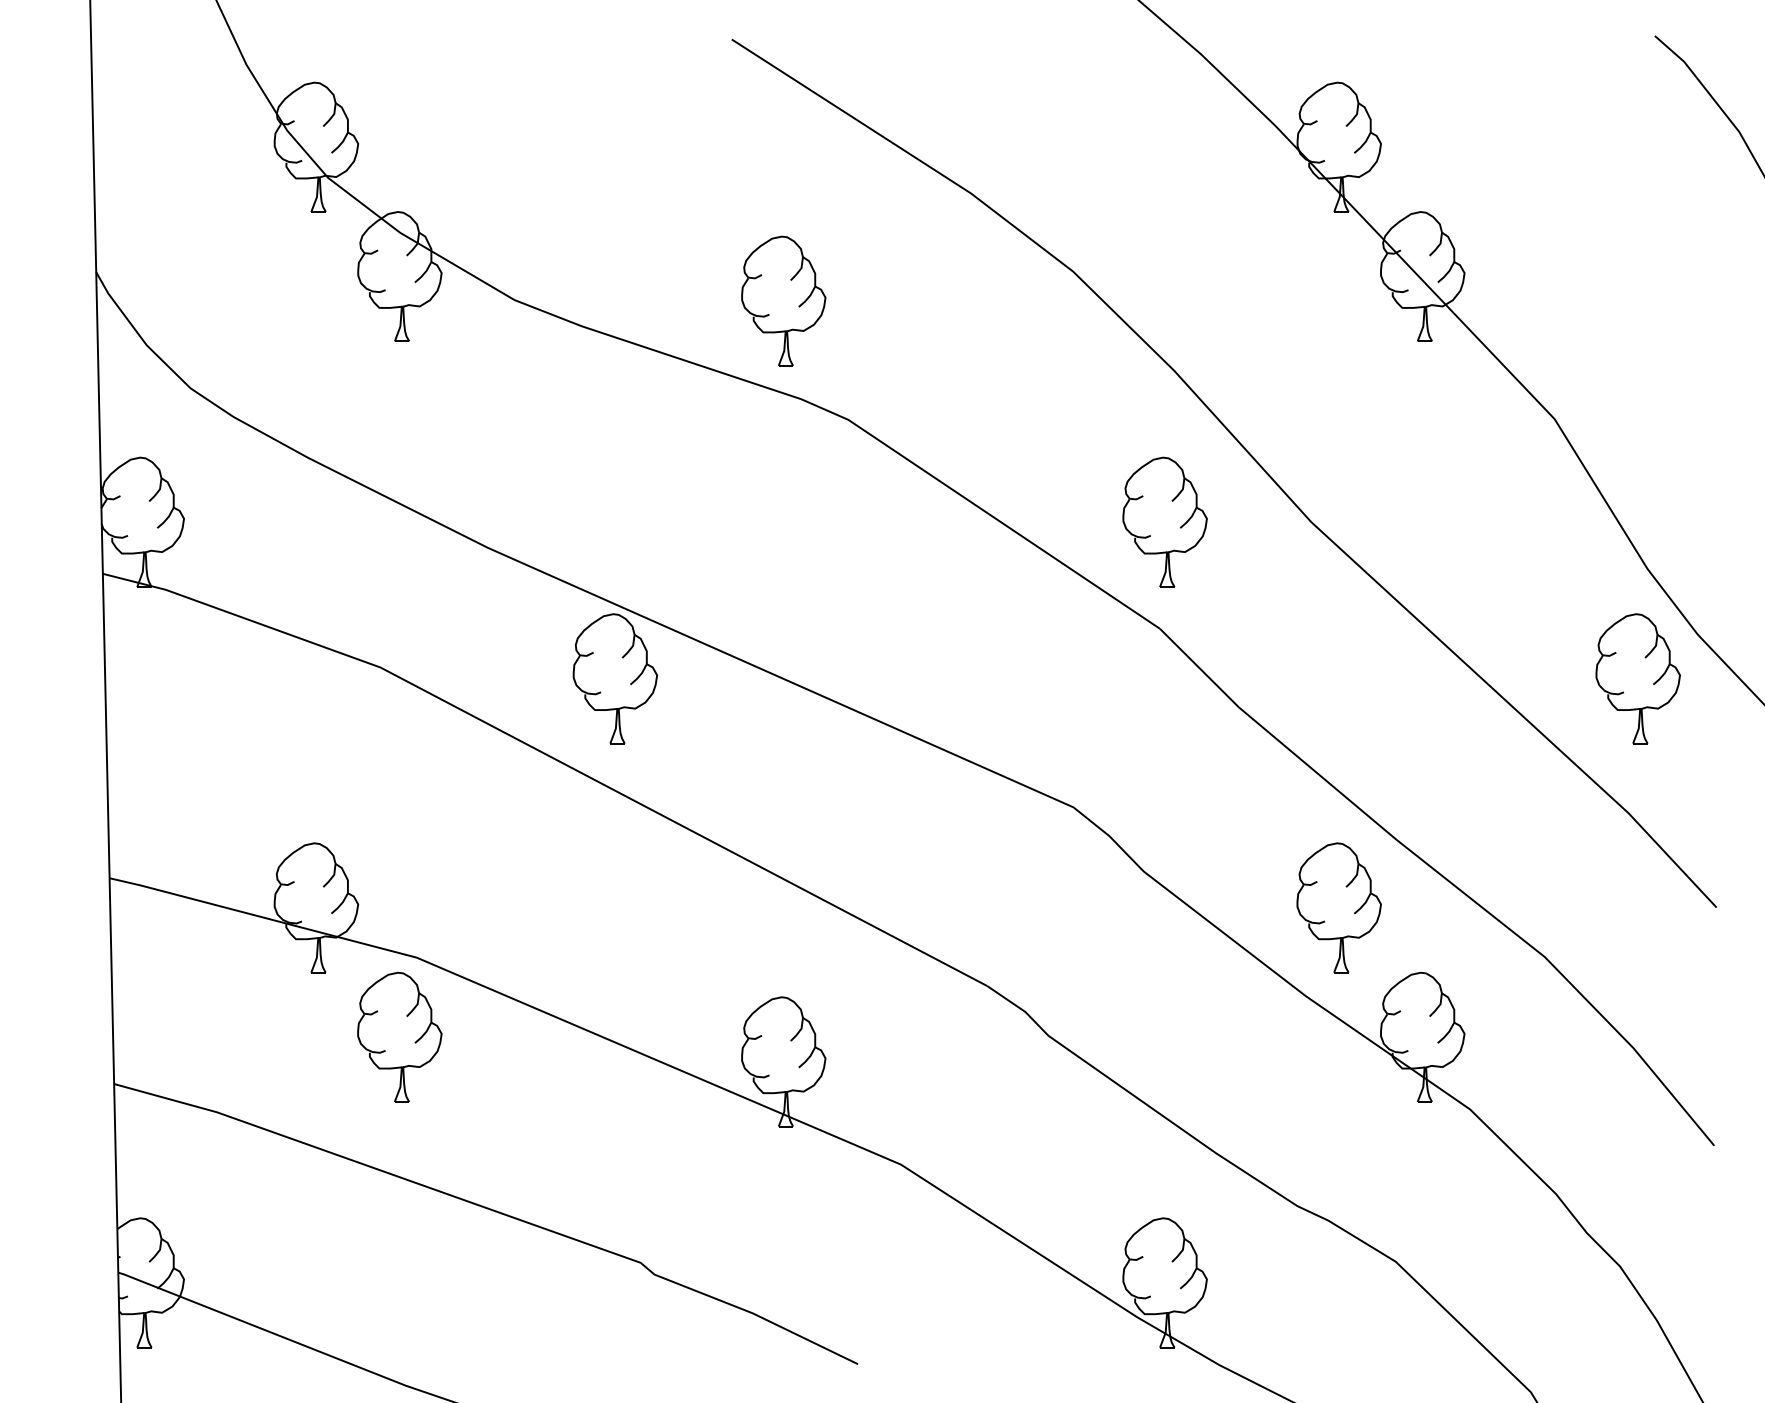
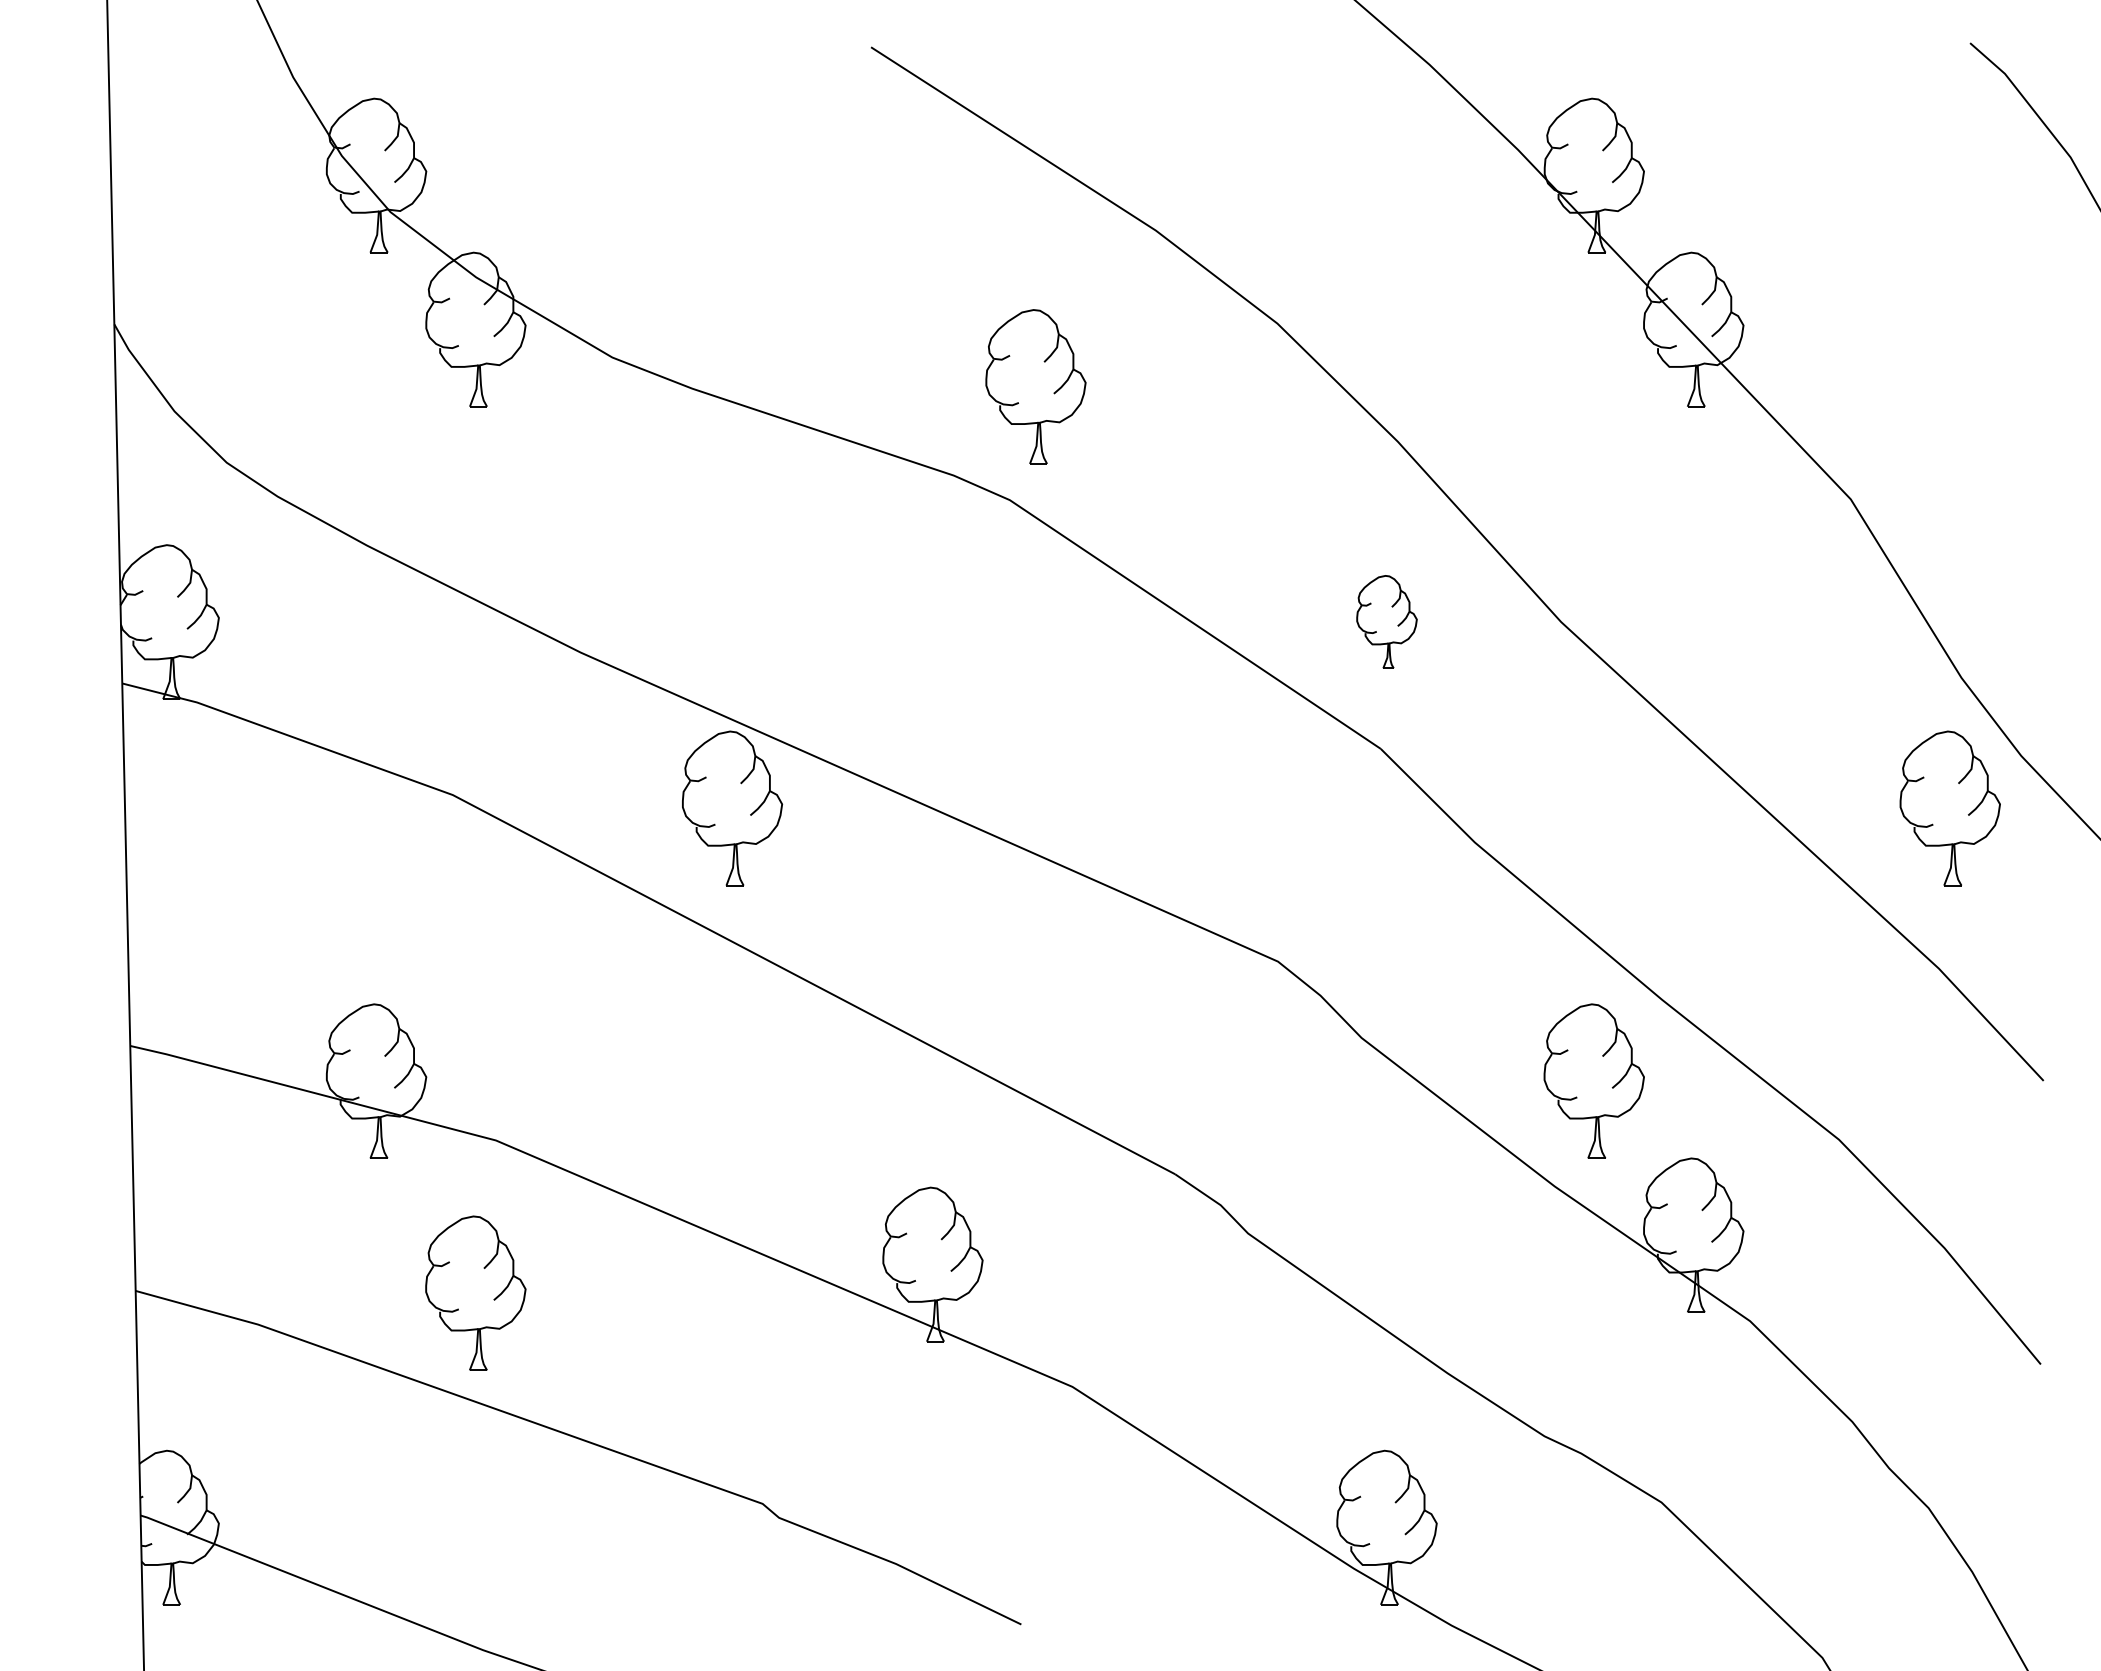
part: (783, 300) -> (1035, 386), moved
part: (1164, 521) -> (1386, 621), size x0.6
part: (399, 1036) -> (475, 1292), moved

